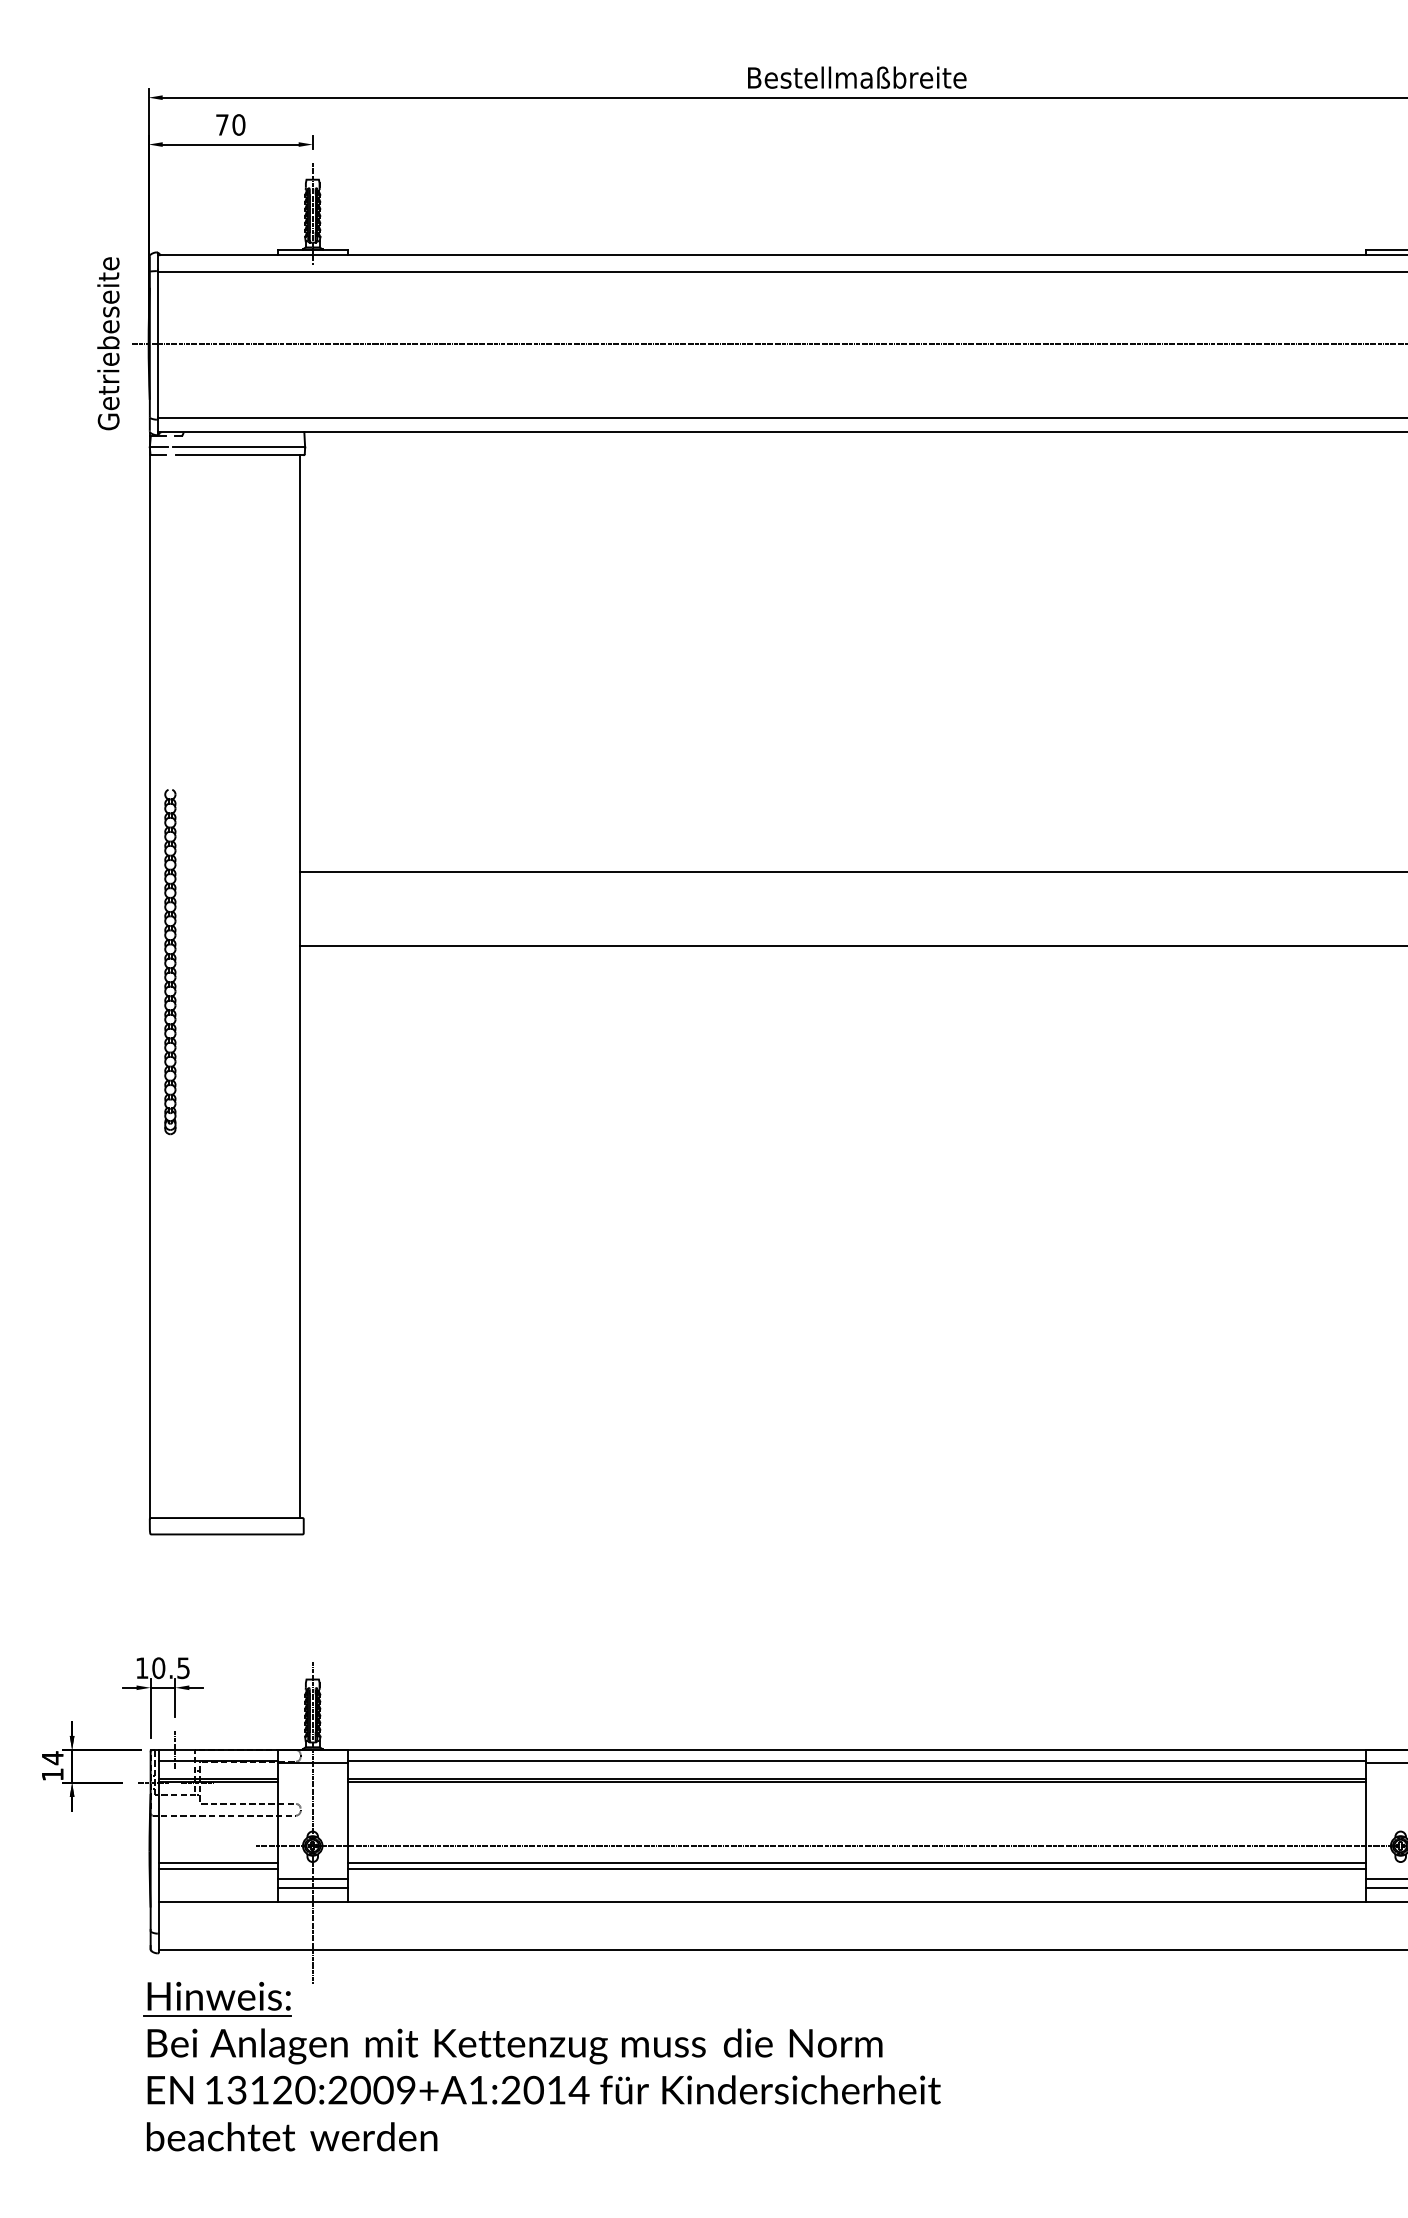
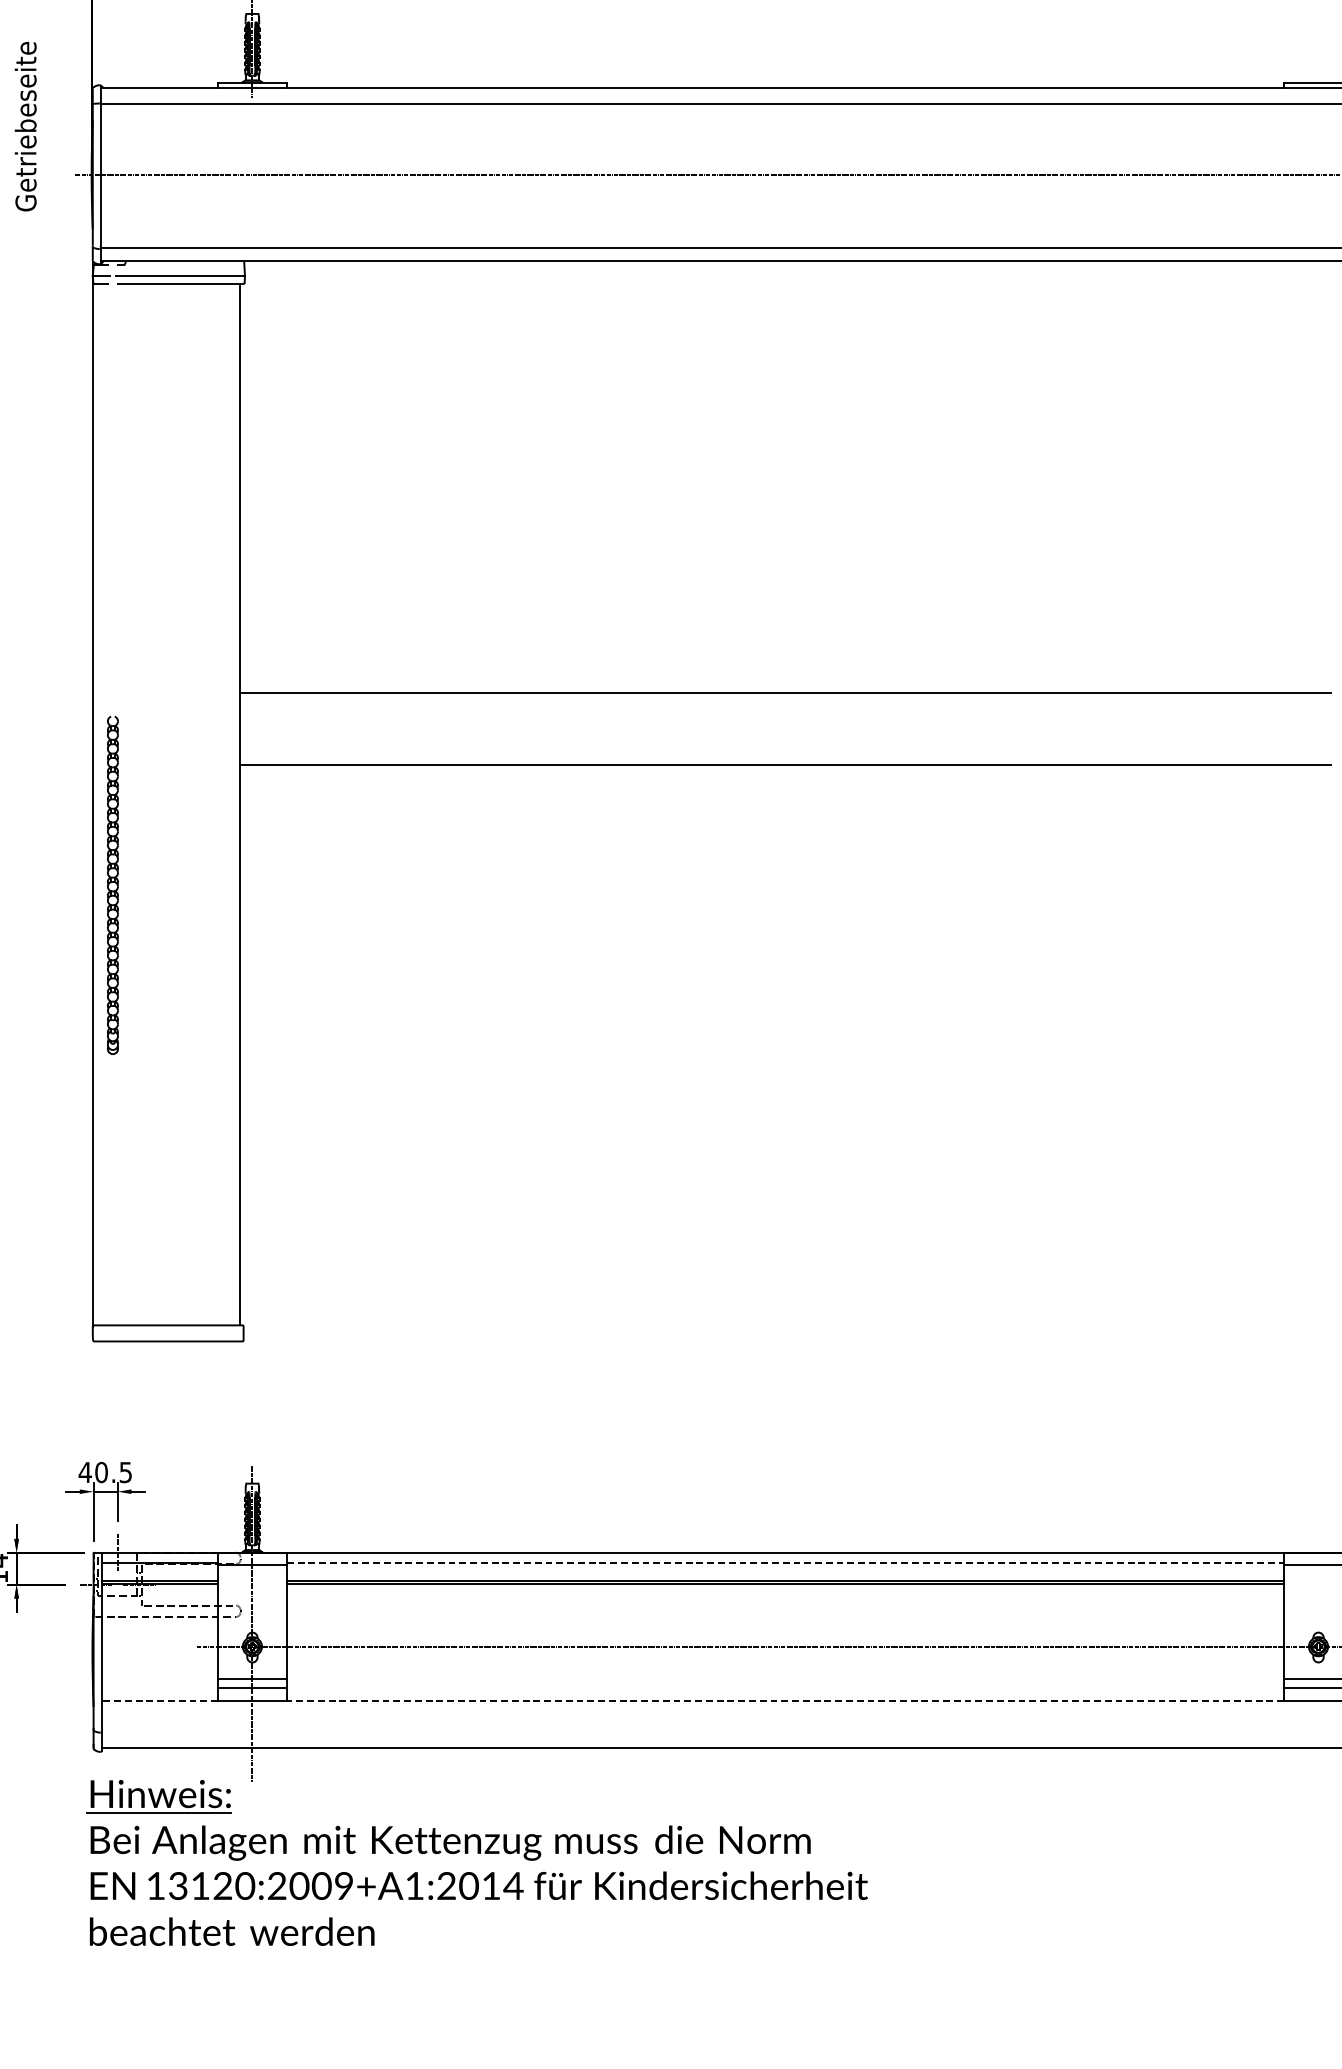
text: (108, 343) -> (25, 126), moved
part: (170, 962) -> (113, 885), moved
text: (142, 1667) -> (85, 1471), 10.5 -> 40.5
line: (856, 1760) -> (785, 1562), solid -> dashed
line: (217, 1862) -> (159, 1662), removed
line: (856, 1862) -> (785, 1662), removed
line: (217, 1868) -> (159, 1668), removed
line: (856, 1868) -> (785, 1668), removed
line: (217, 1901) -> (159, 1701), solid -> dashed
line: (856, 1901) -> (785, 1701), solid -> dashed

